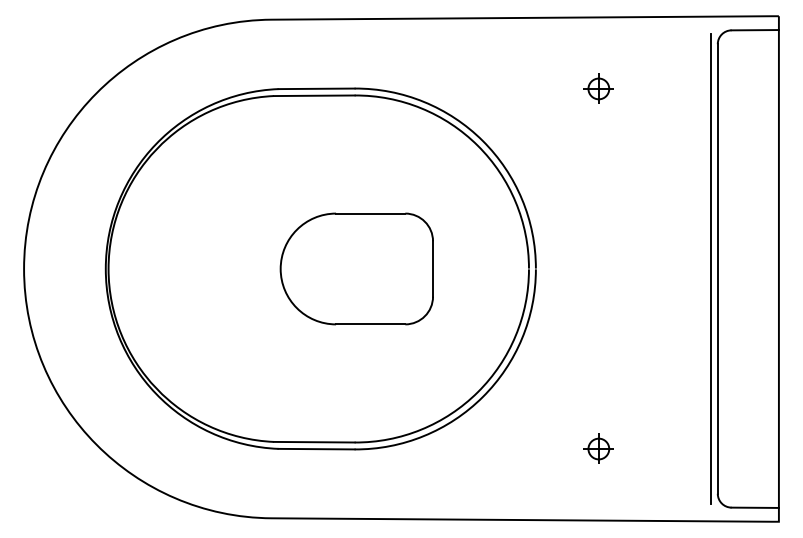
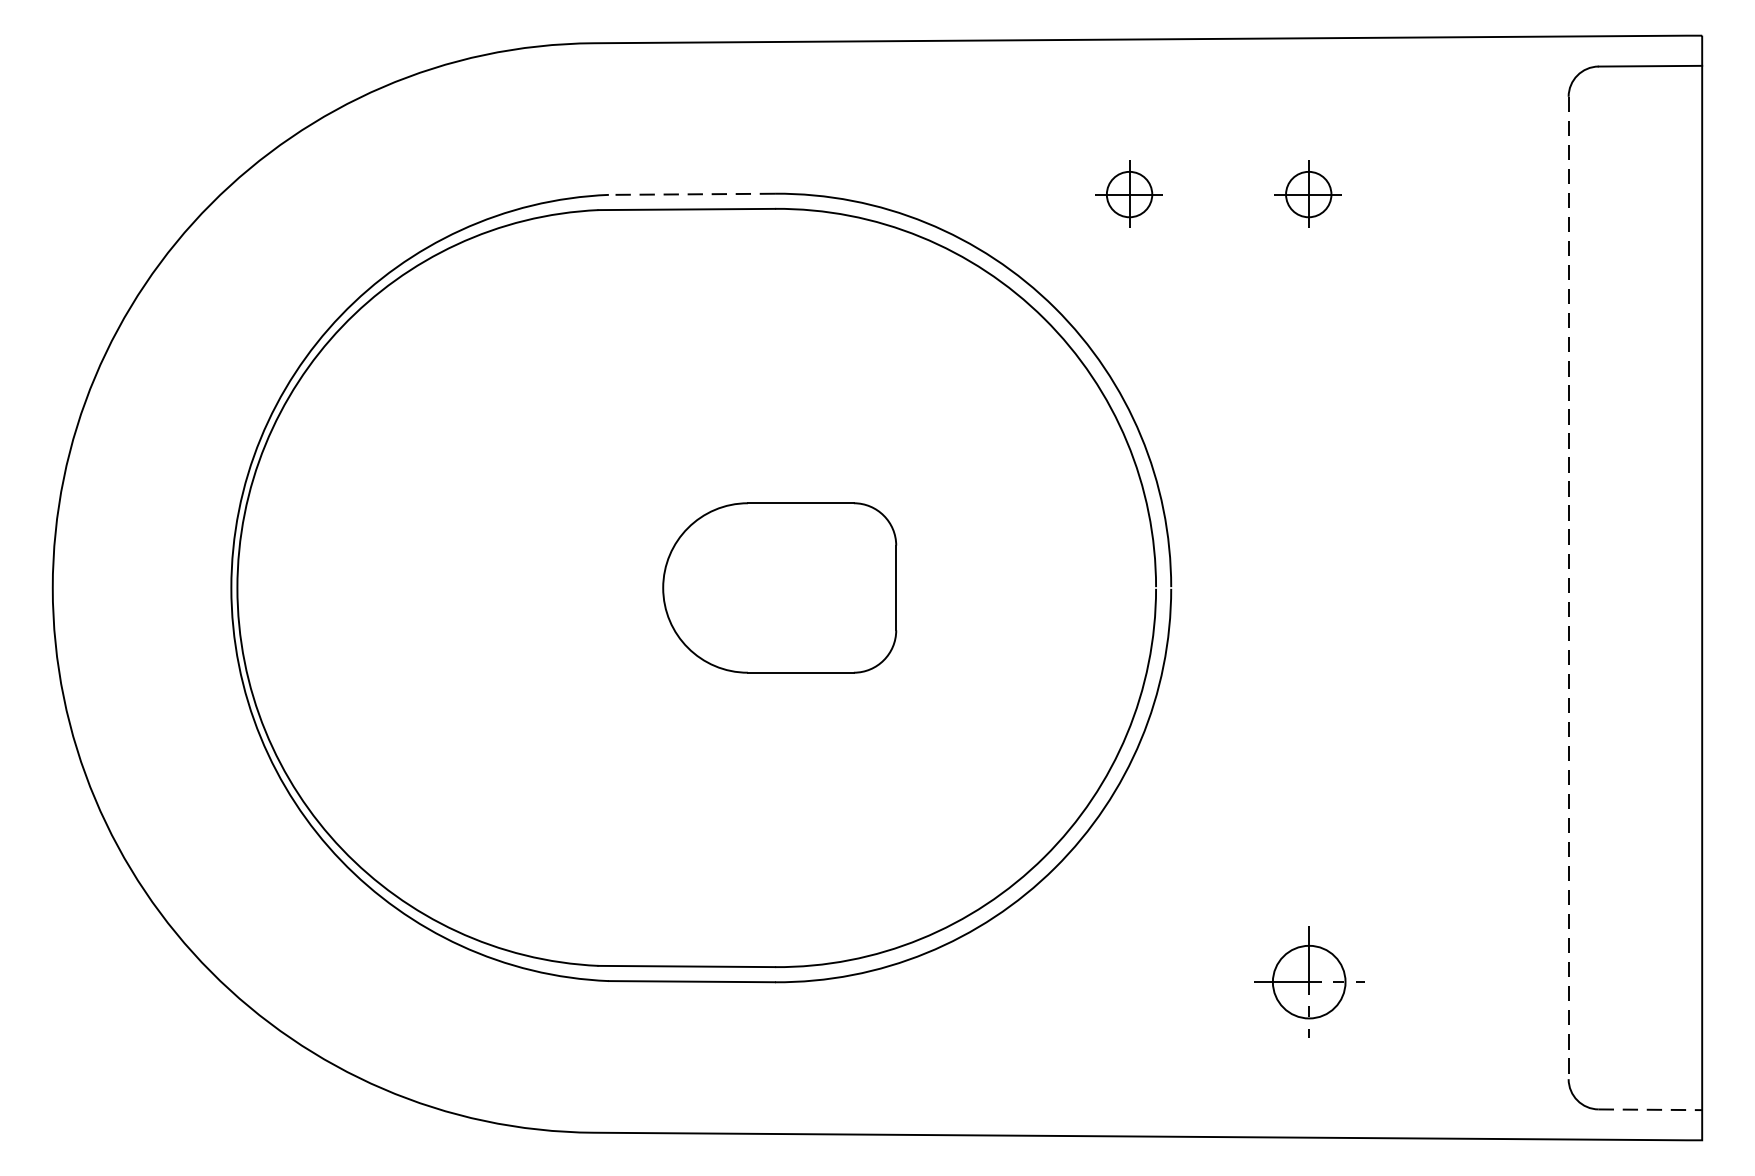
line: (316, 88) -> (691, 193), solid -> dashed
part: (516, 88) -> (1128, 193), added
part: (356, 268) -> (779, 586), size x0.7
line: (710, 268) -> (1552, 586), removed
line: (717, 269) -> (1567, 589), solid -> dashed
part: (598, 448) -> (1307, 980), size x1.6
line: (755, 507) -> (1651, 1109), solid -> dashed

